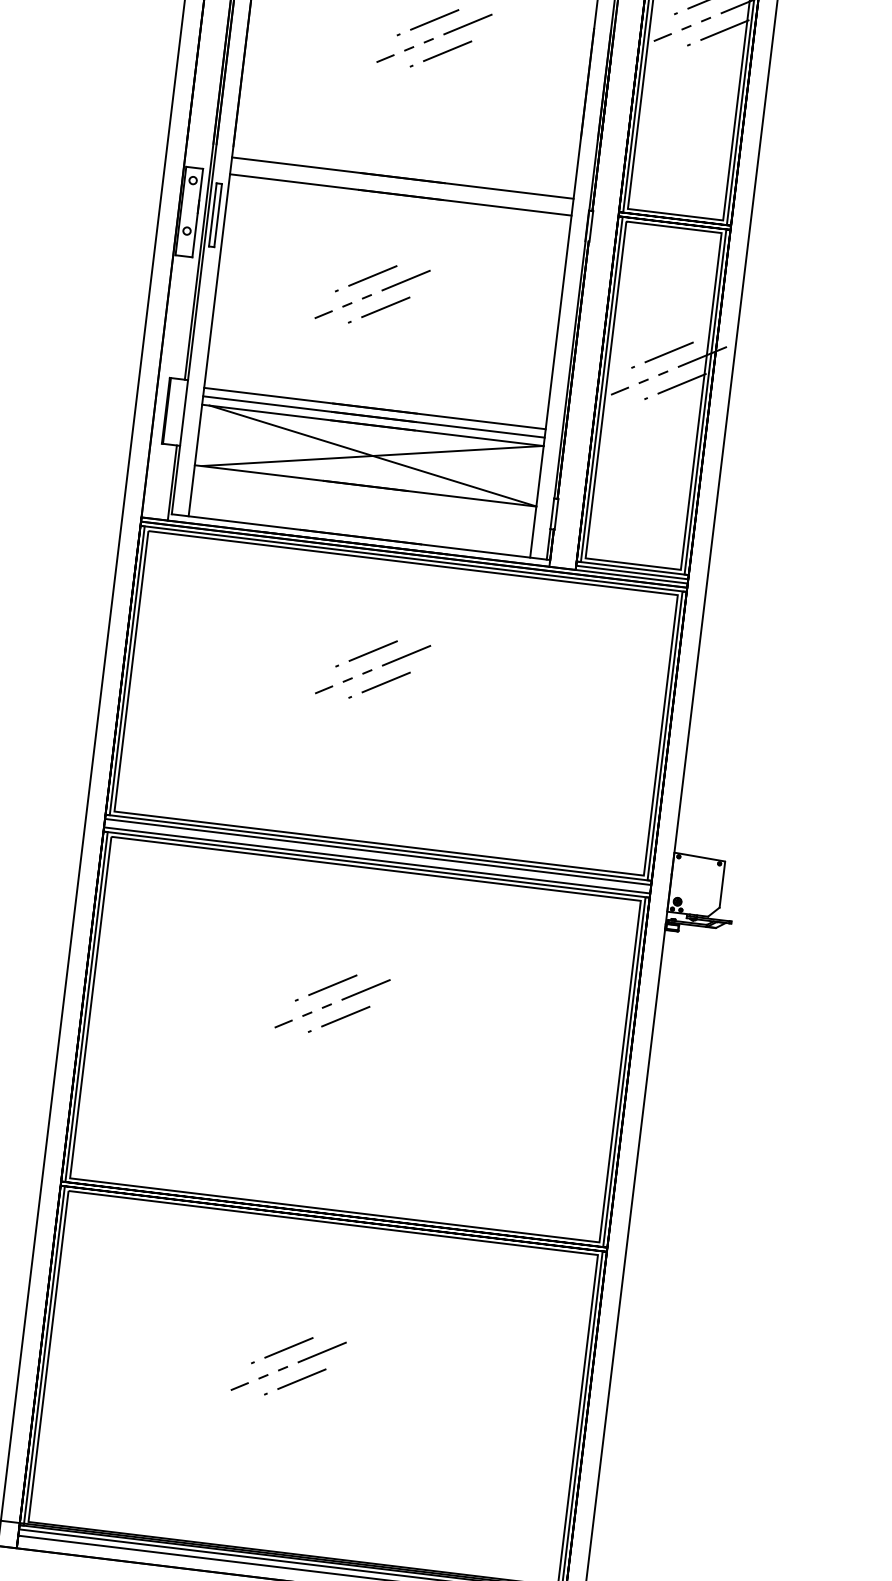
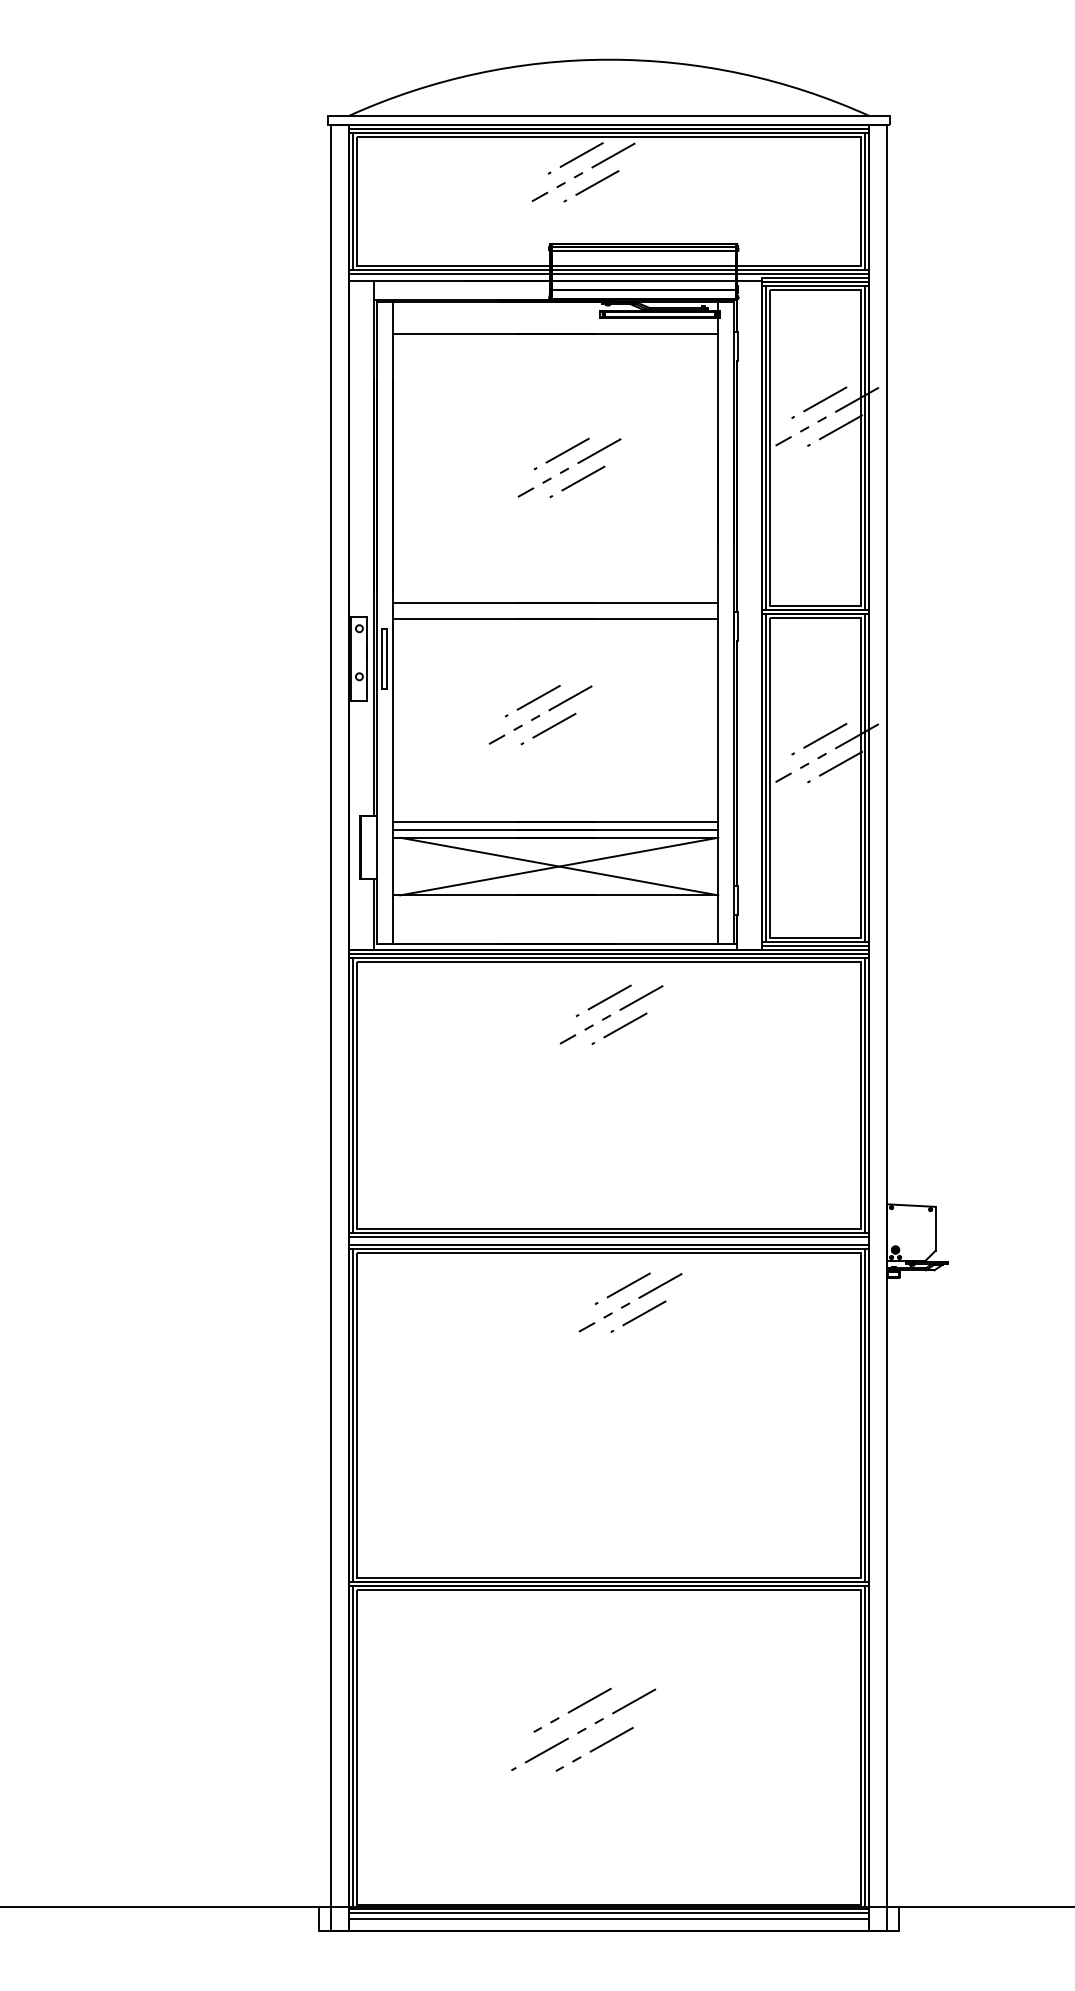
part: (372, 669) -> (611, 1014), moved
part: (332, 1003) -> (630, 1302), moved
part: (288, 1366) -> (583, 1729), size x1.4

